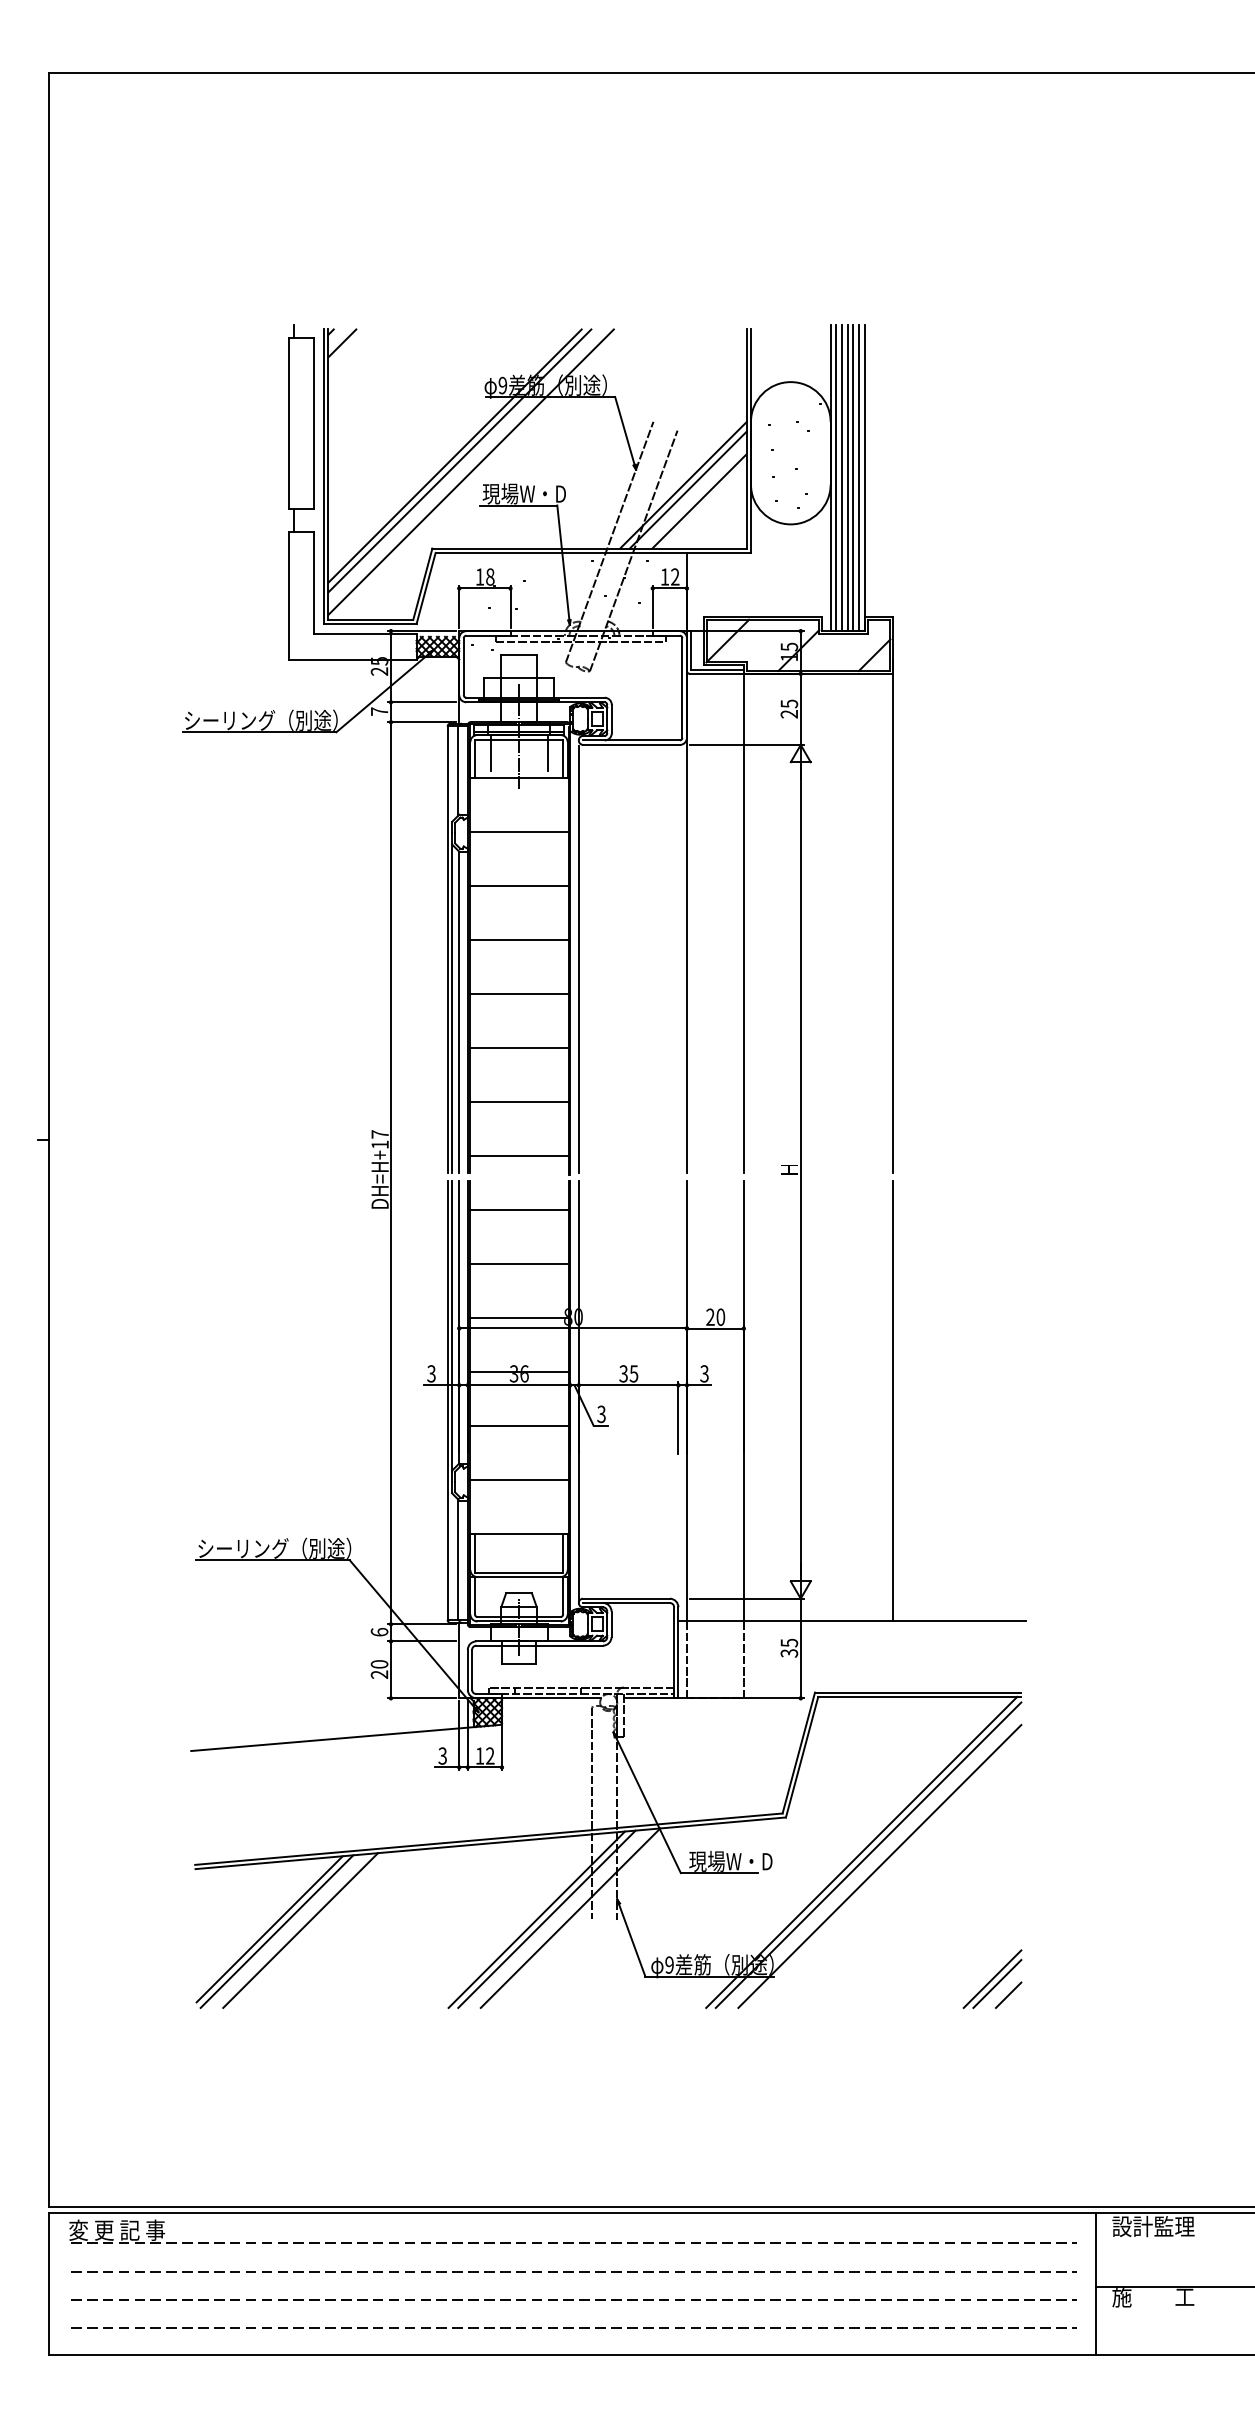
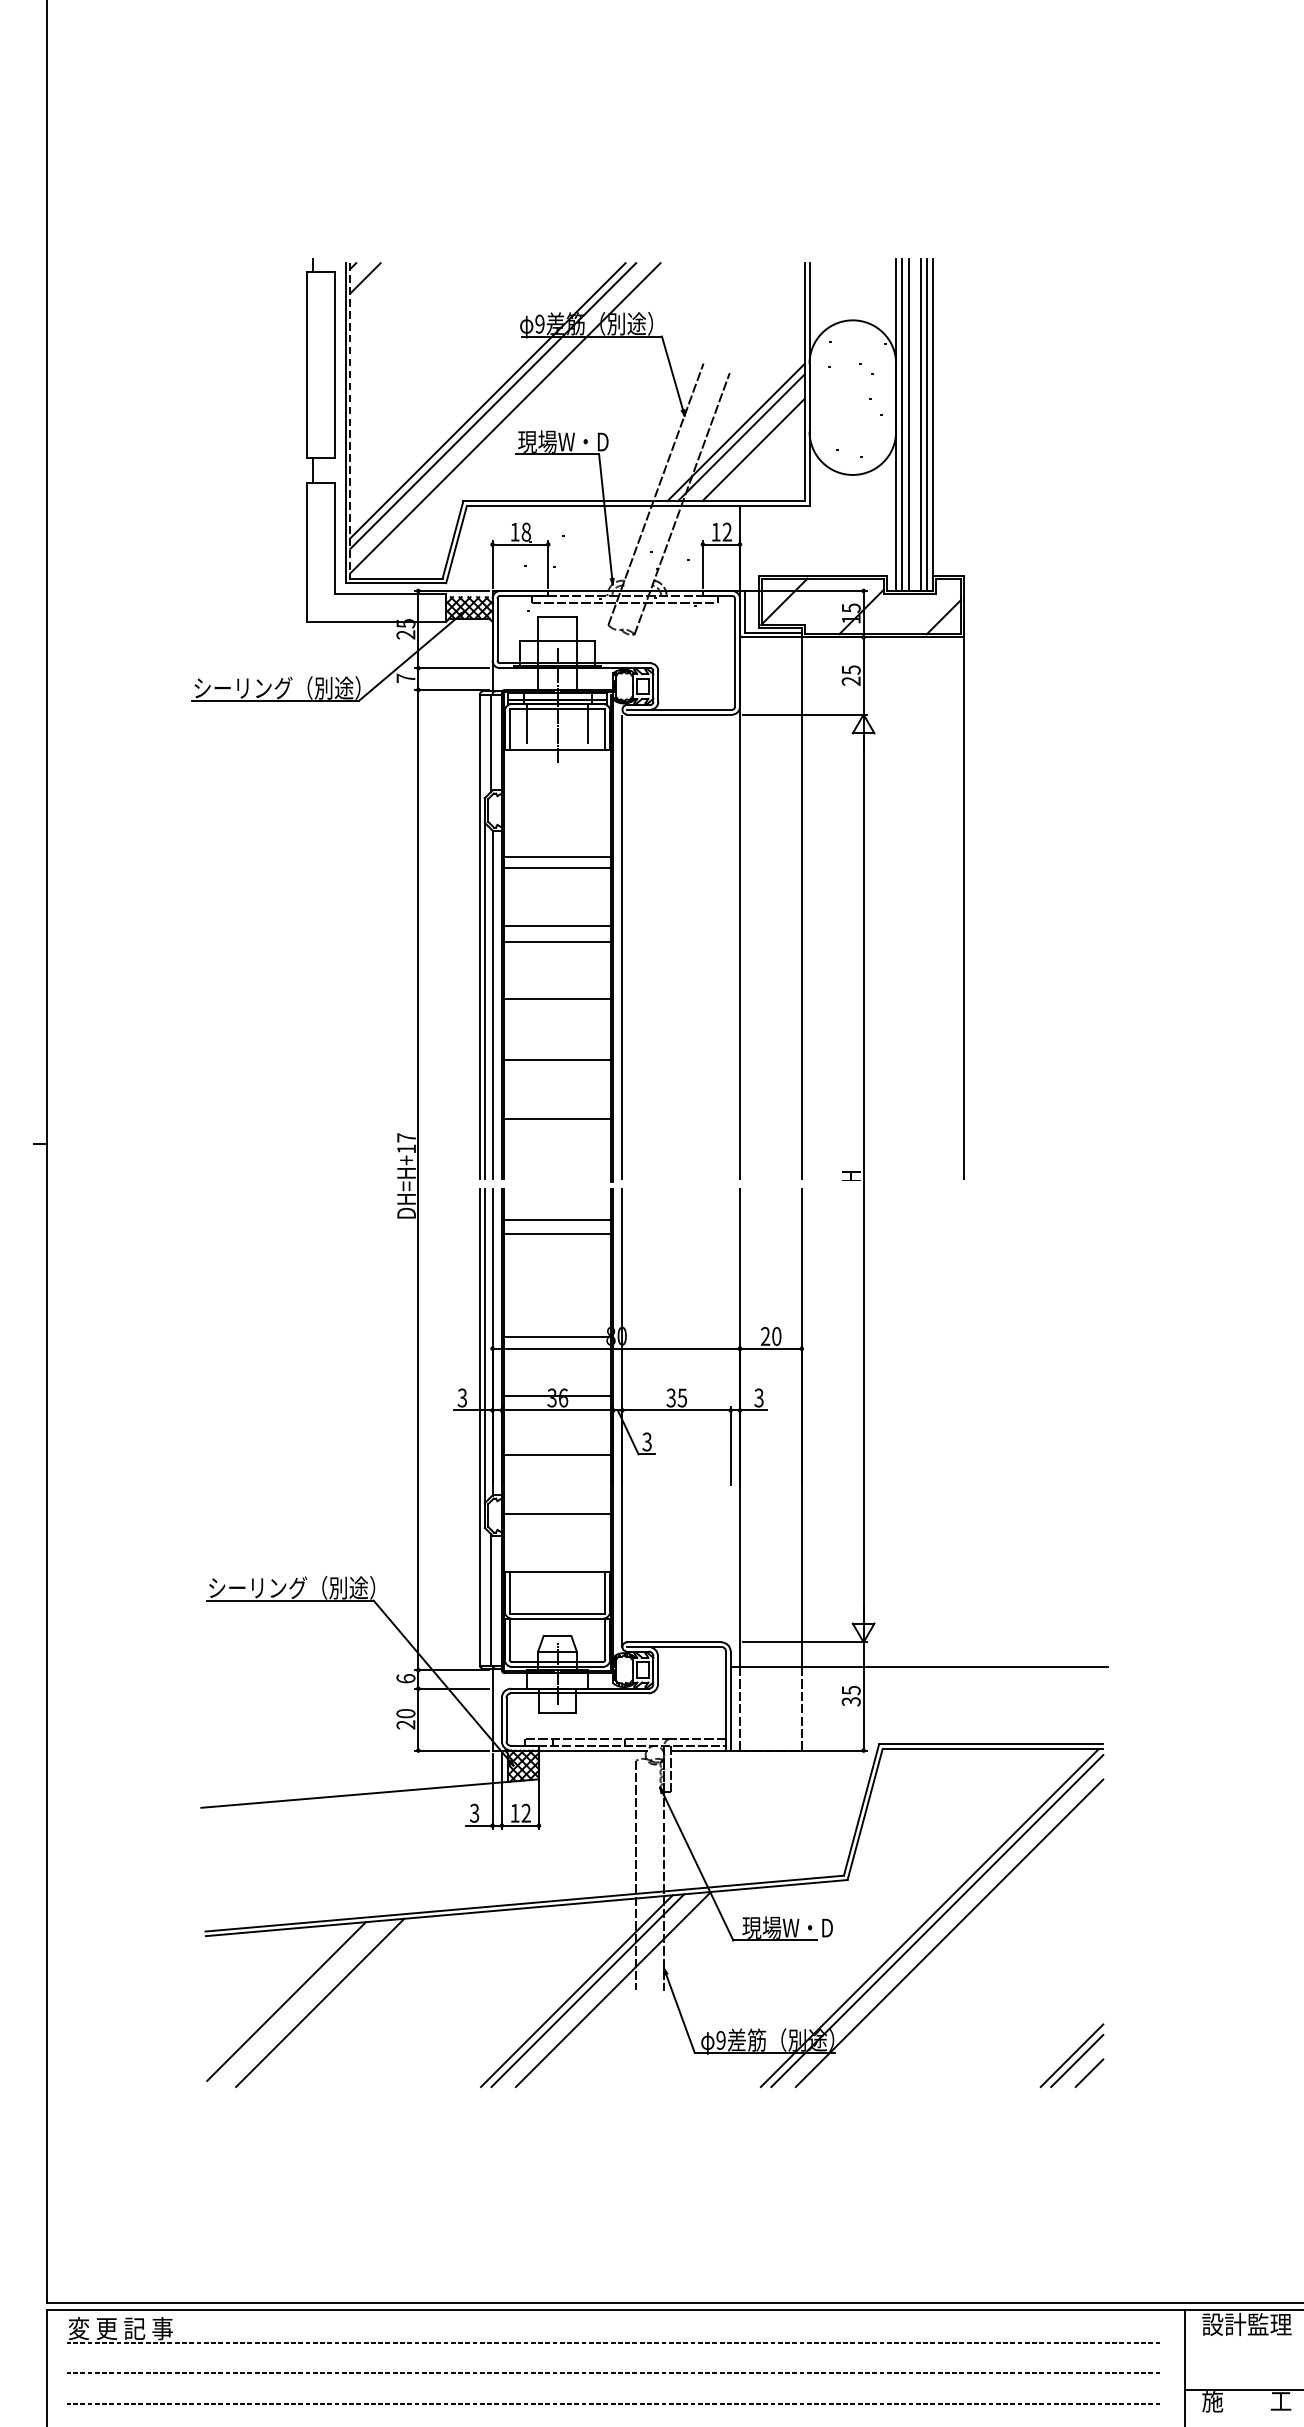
line: (328, 475) -> (350, 421), solid -> dashed
line: (847, 478) -> (914, 425), removed
line: (518, 831) -> (556, 856), moved
line: (518, 993) -> (556, 941), moved
line: (518, 1048) -> (556, 999), moved
line: (518, 1102) -> (556, 1060), moved
line: (518, 1156) -> (556, 1119), moved
line: (518, 1264) -> (556, 1234), moved
line: (893, 1401) -> (964, 1428), removed
line: (276, 1931) -> (293, 2003), removed

